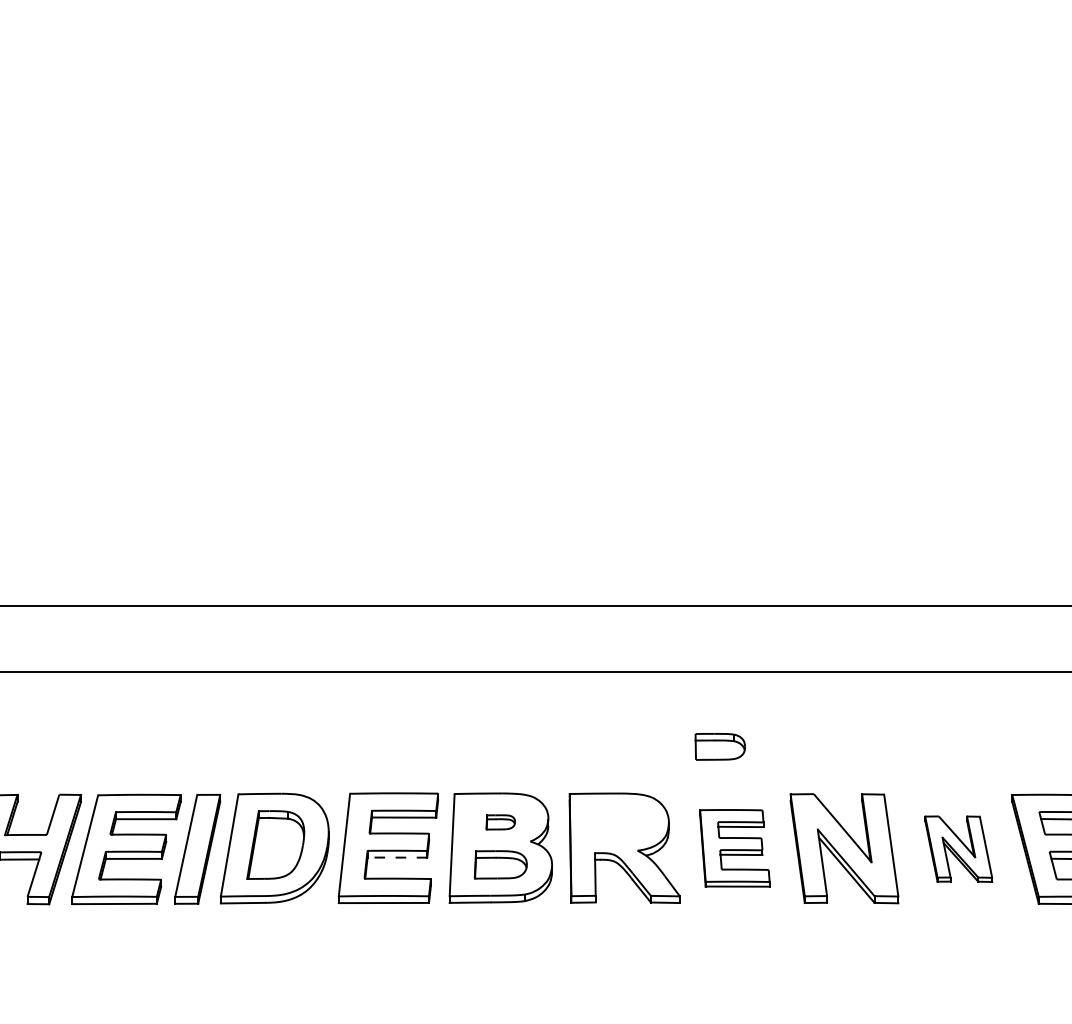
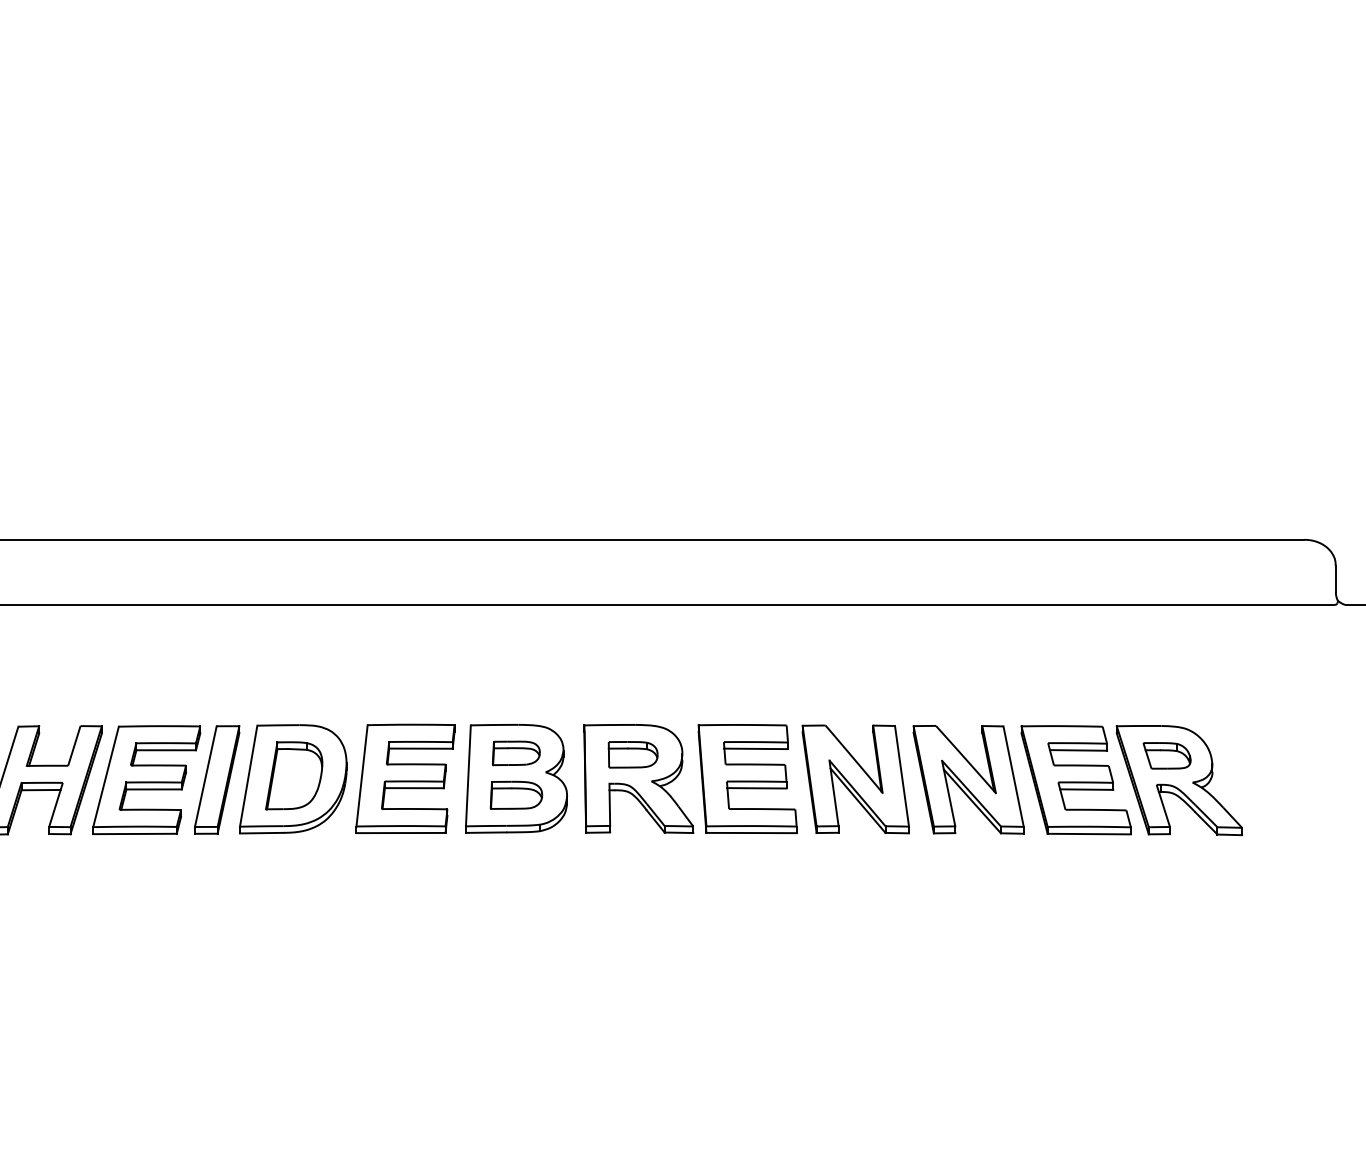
part: (719, 746) -> (632, 754), moved
part: (500, 822) -> (516, 753), size x1.67
part: (734, 847) -> (747, 778), size x1.43
part: (958, 848) -> (968, 779), size x1.67
line: (396, 857) -> (413, 788), dashed -> solid

